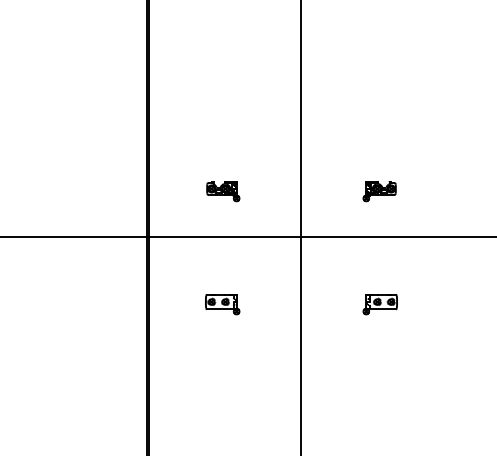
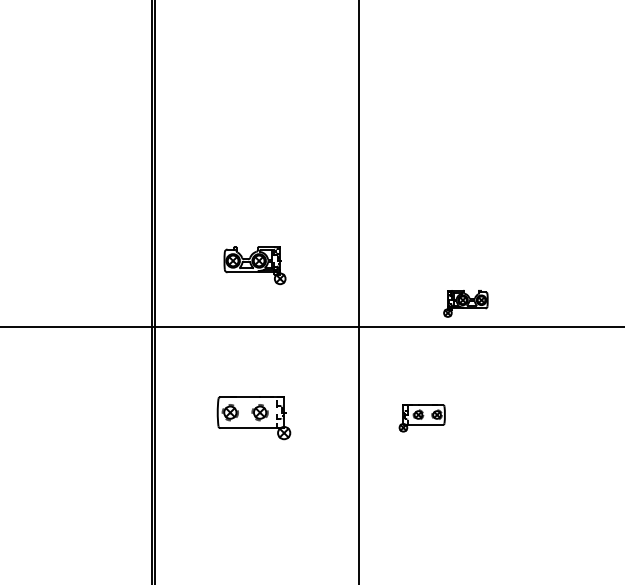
part: (223, 191) -> (255, 265), size x1.4
part: (379, 191) -> (465, 303), moved
part: (222, 304) -> (254, 418), size x1.6
part: (379, 304) -> (421, 418), moved

